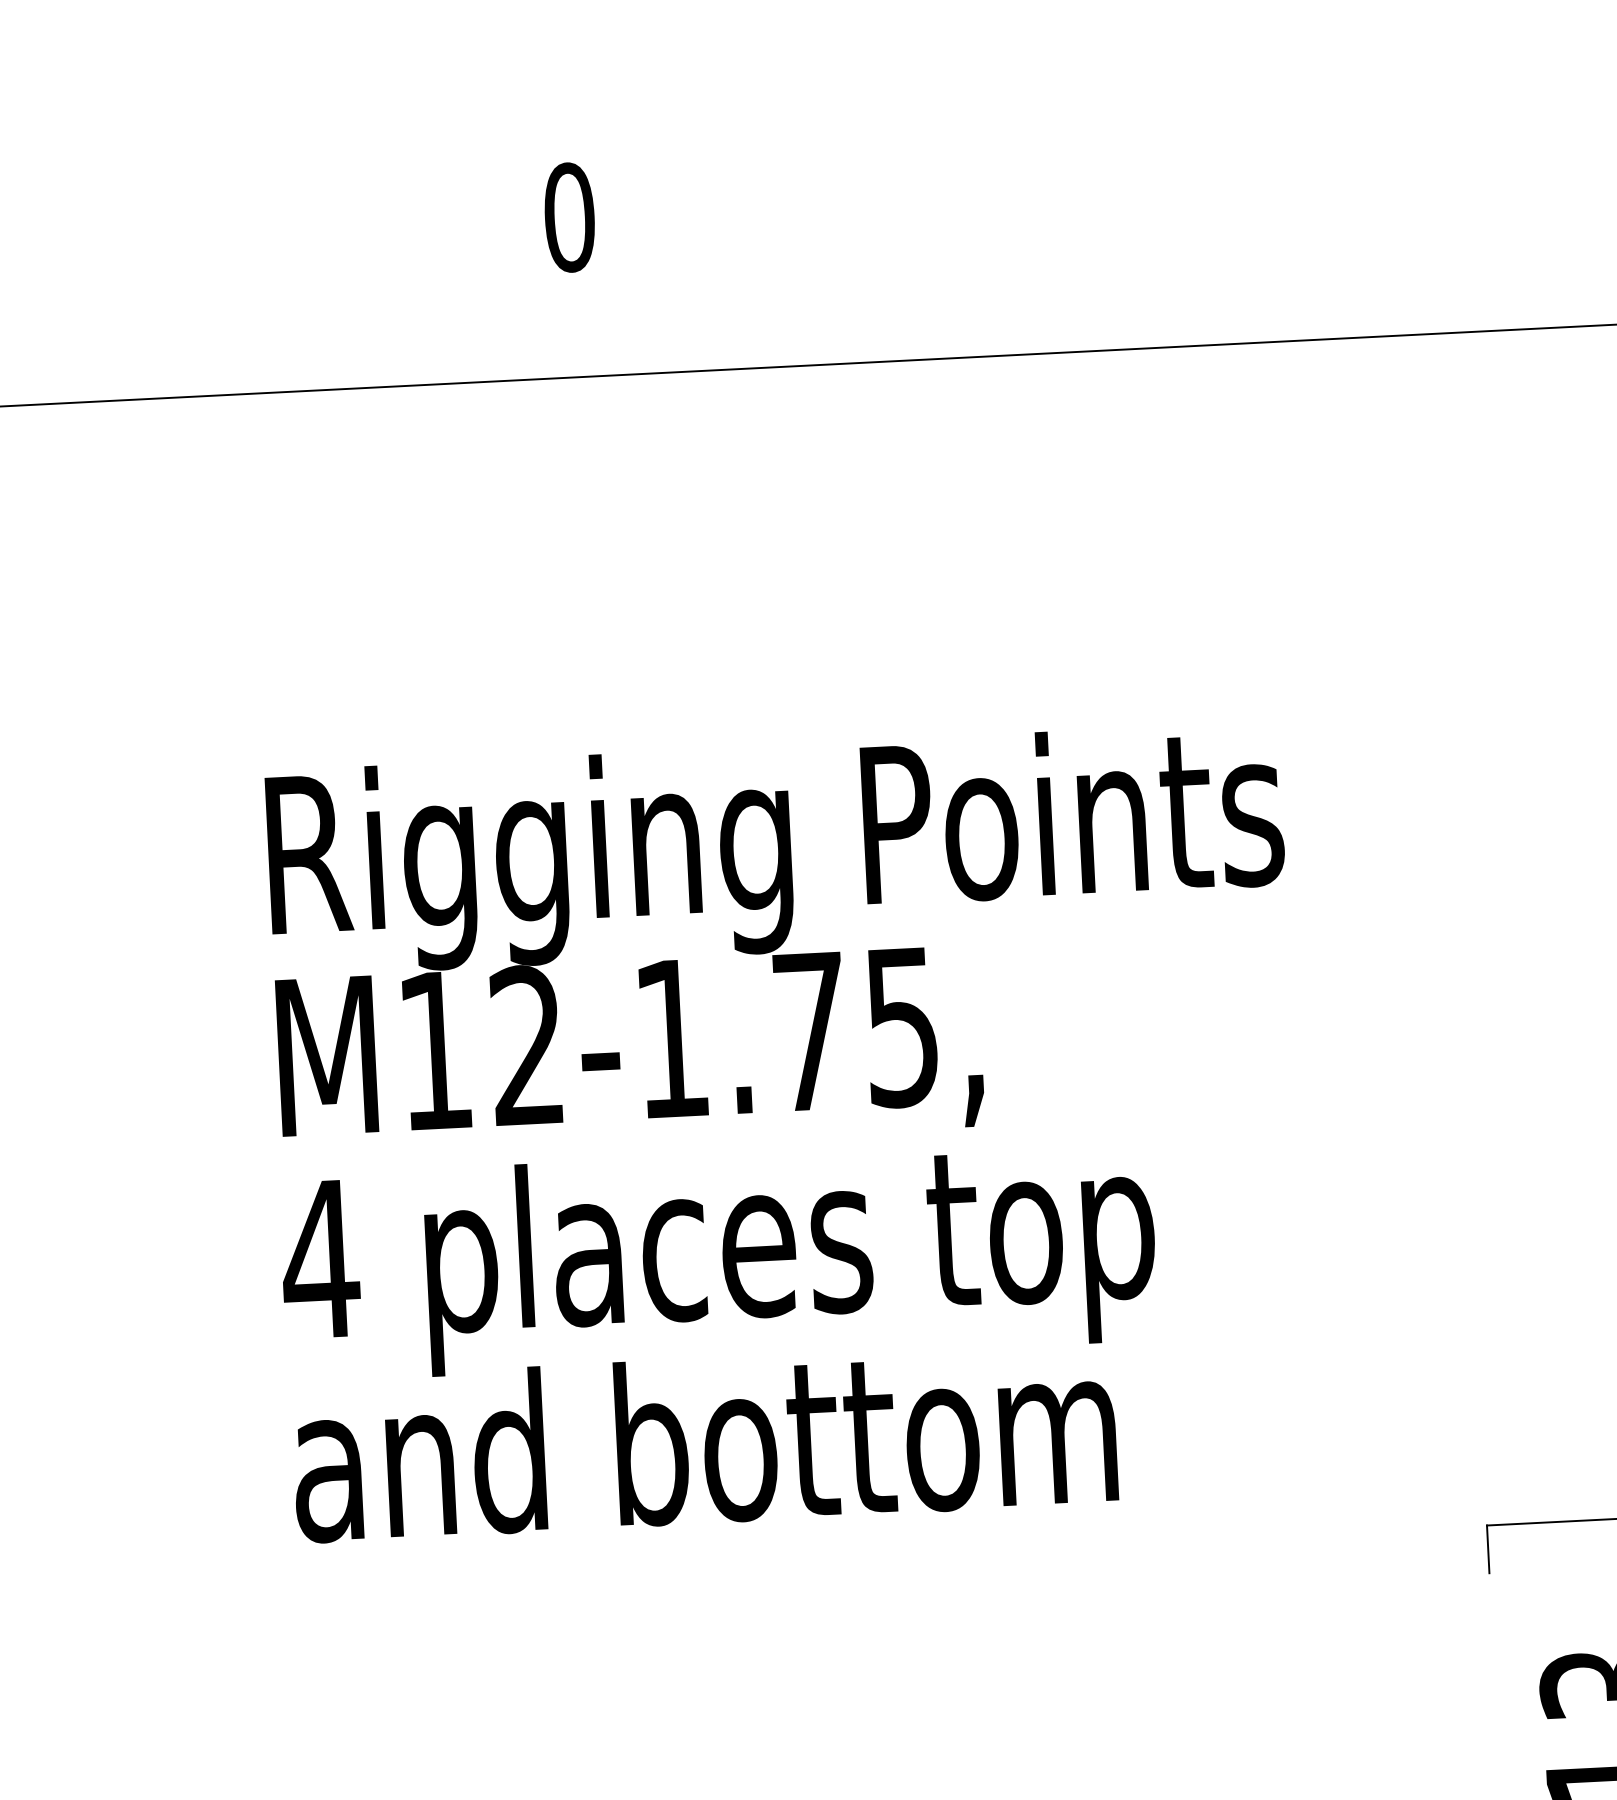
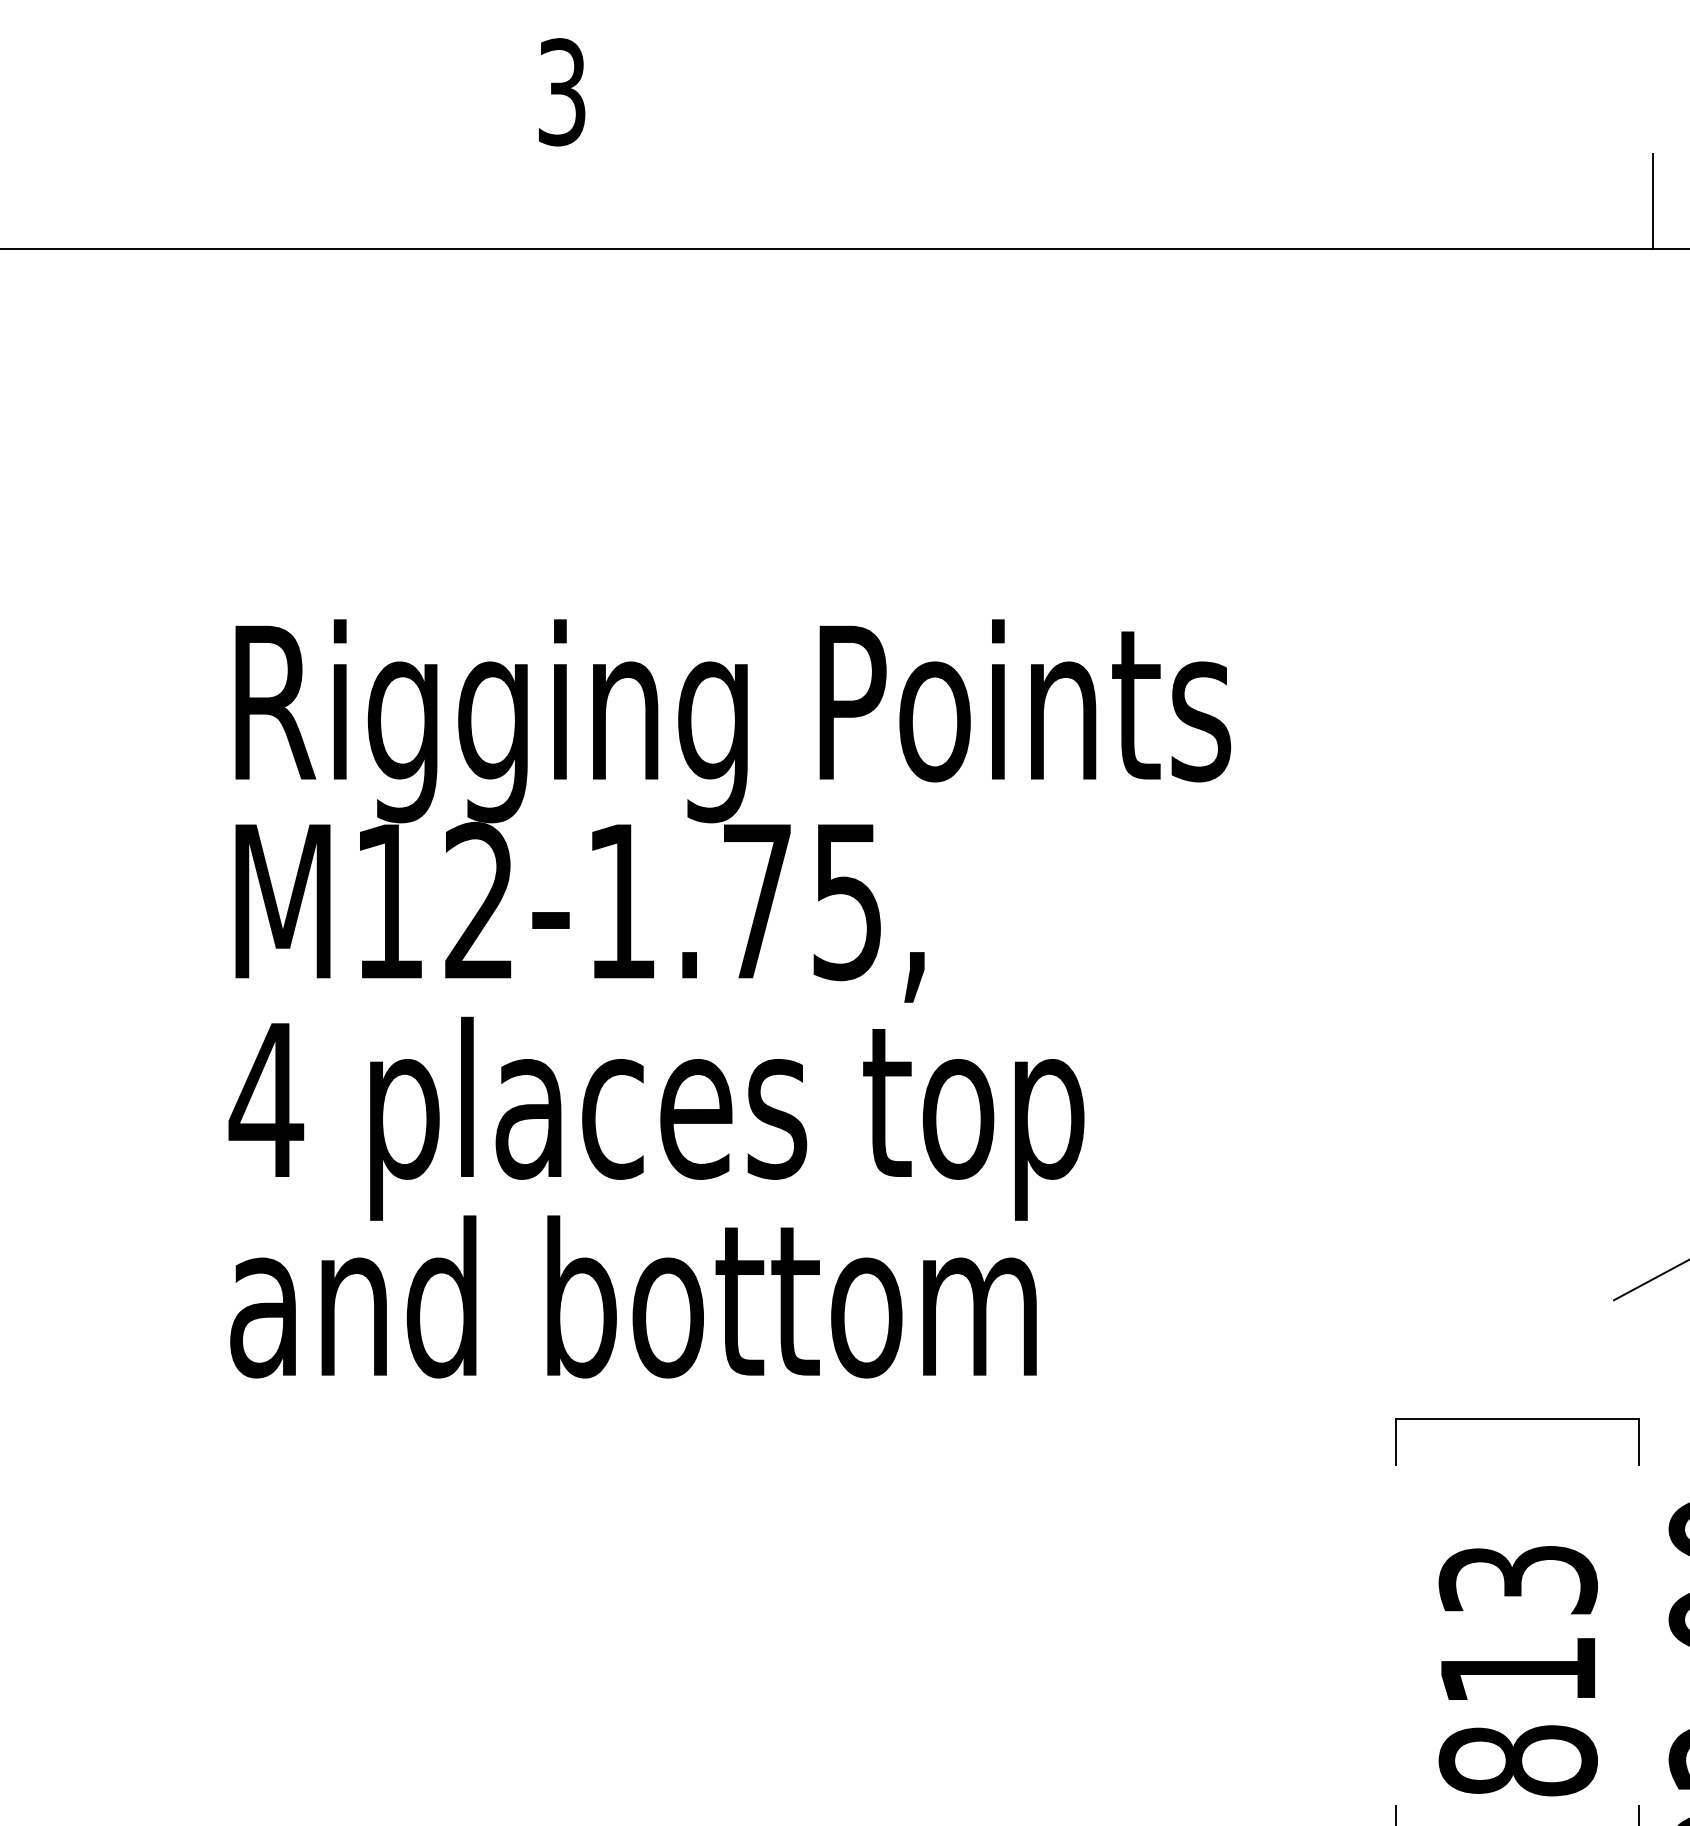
text: (570, 217) -> (562, 92), 0 -> 3

